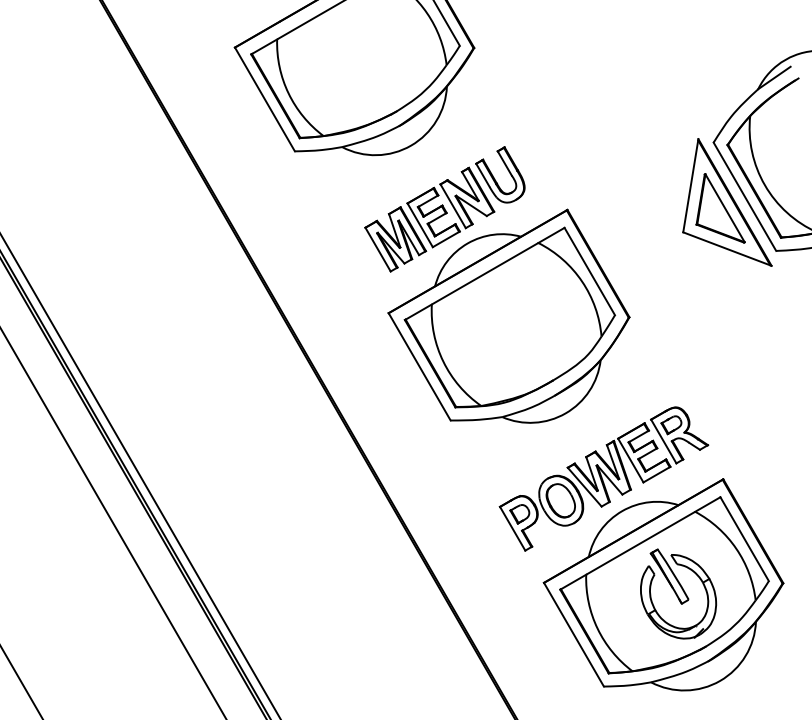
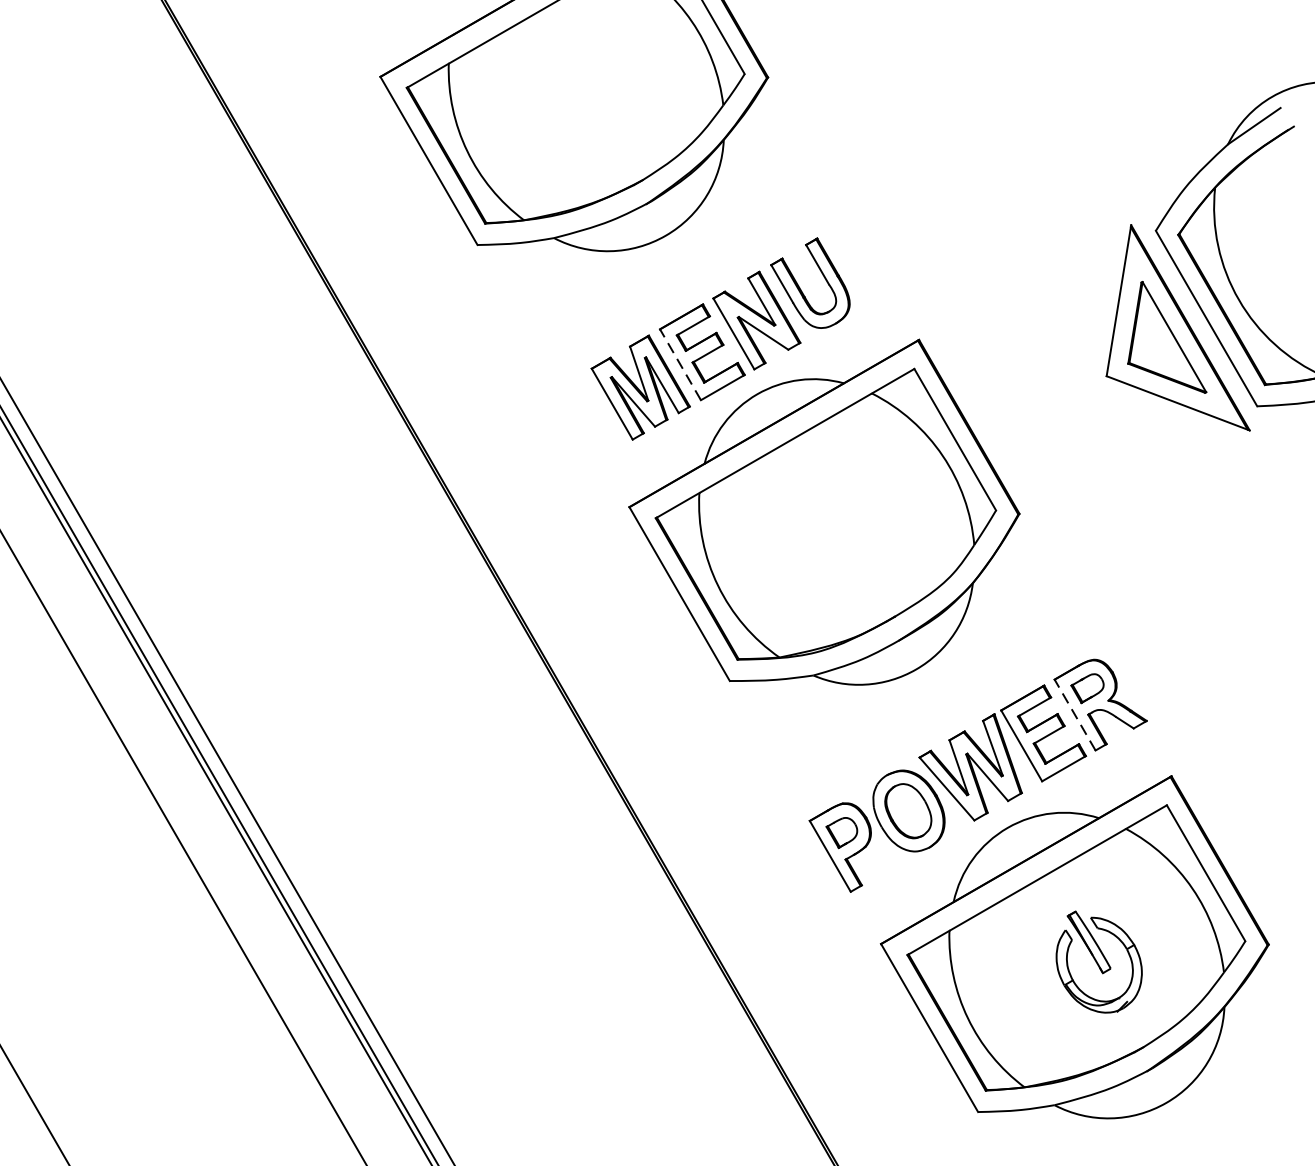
line: (419, 224) -> (679, 363), solid -> dashed
line: (663, 441) -> (1074, 715), solid -> dashed
part: (678, 593) -> (1098, 961), size x0.7

